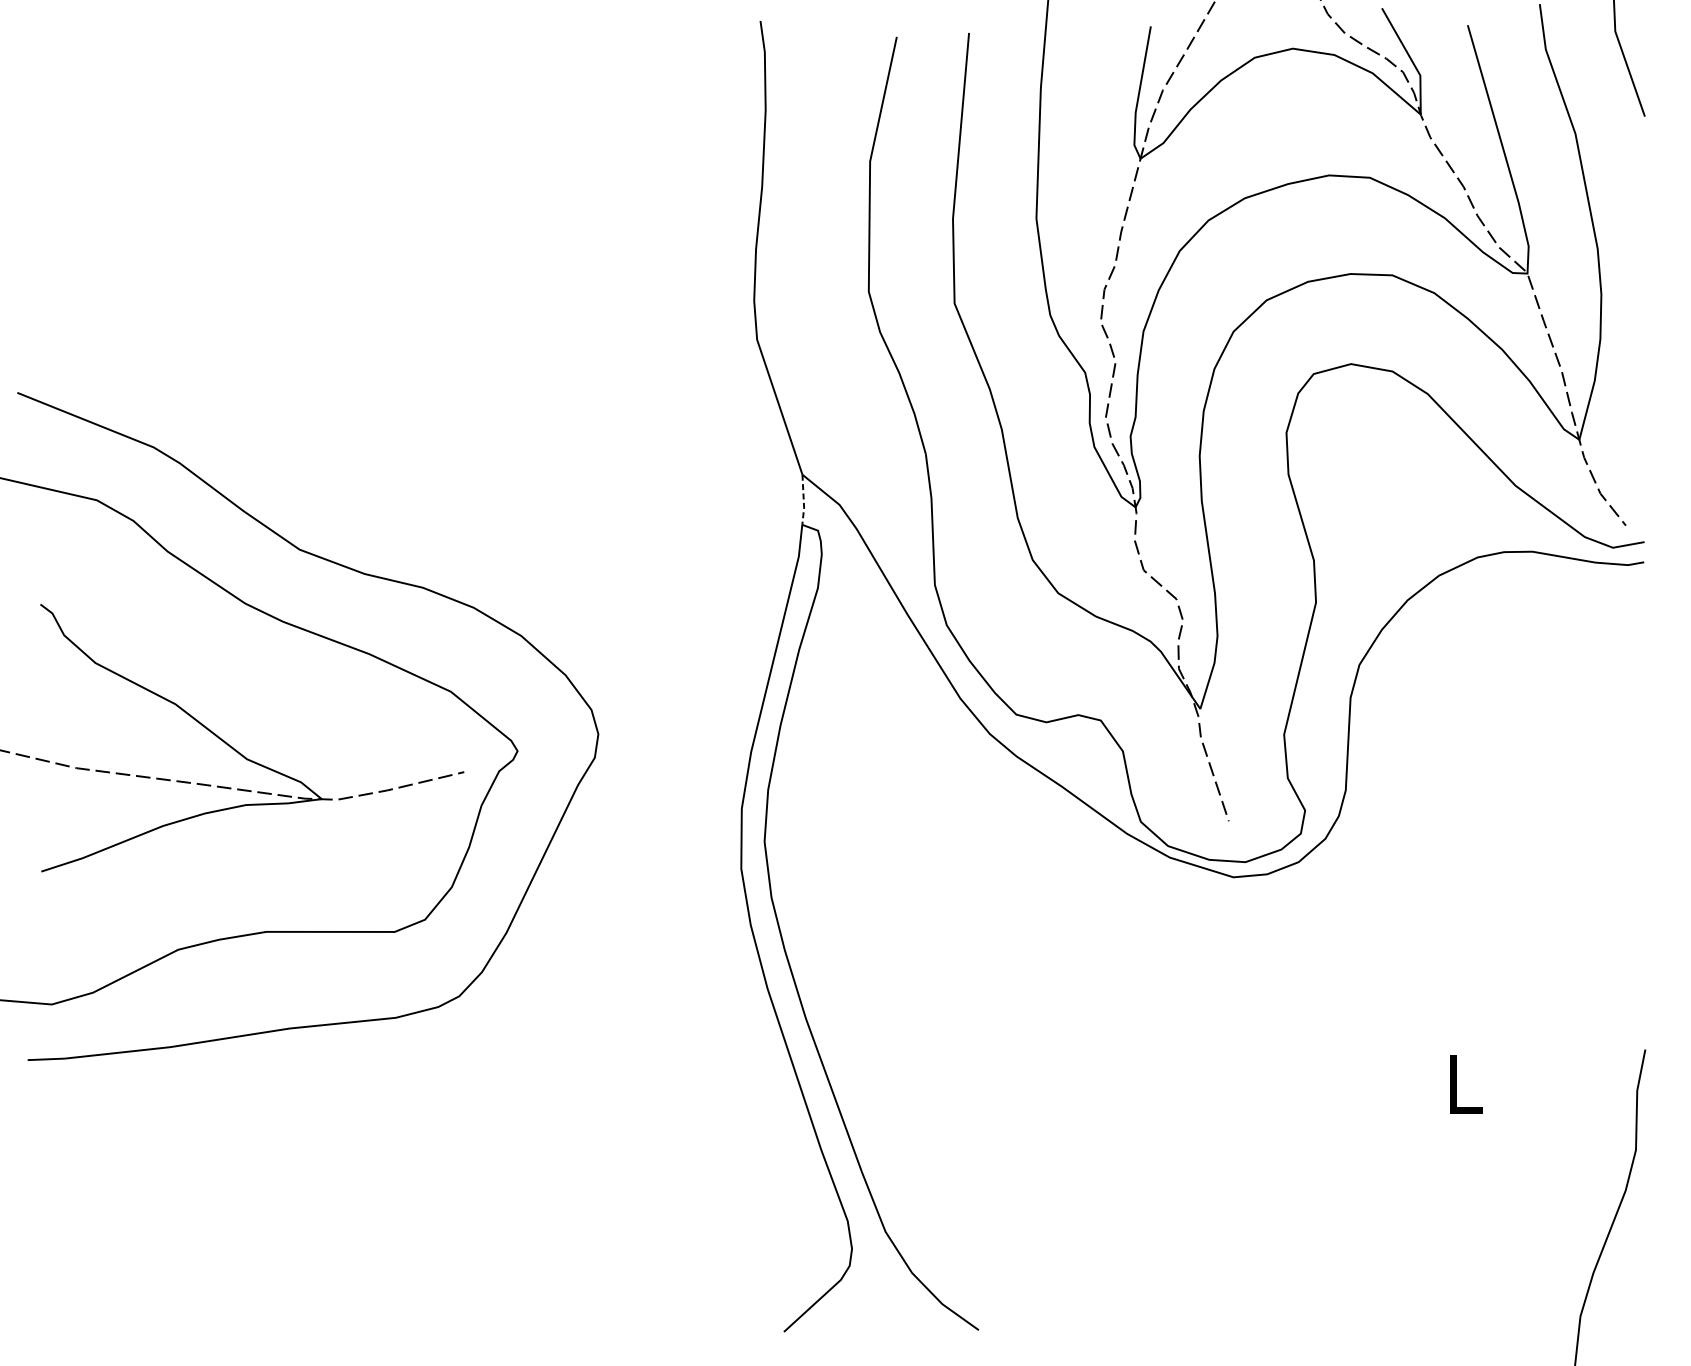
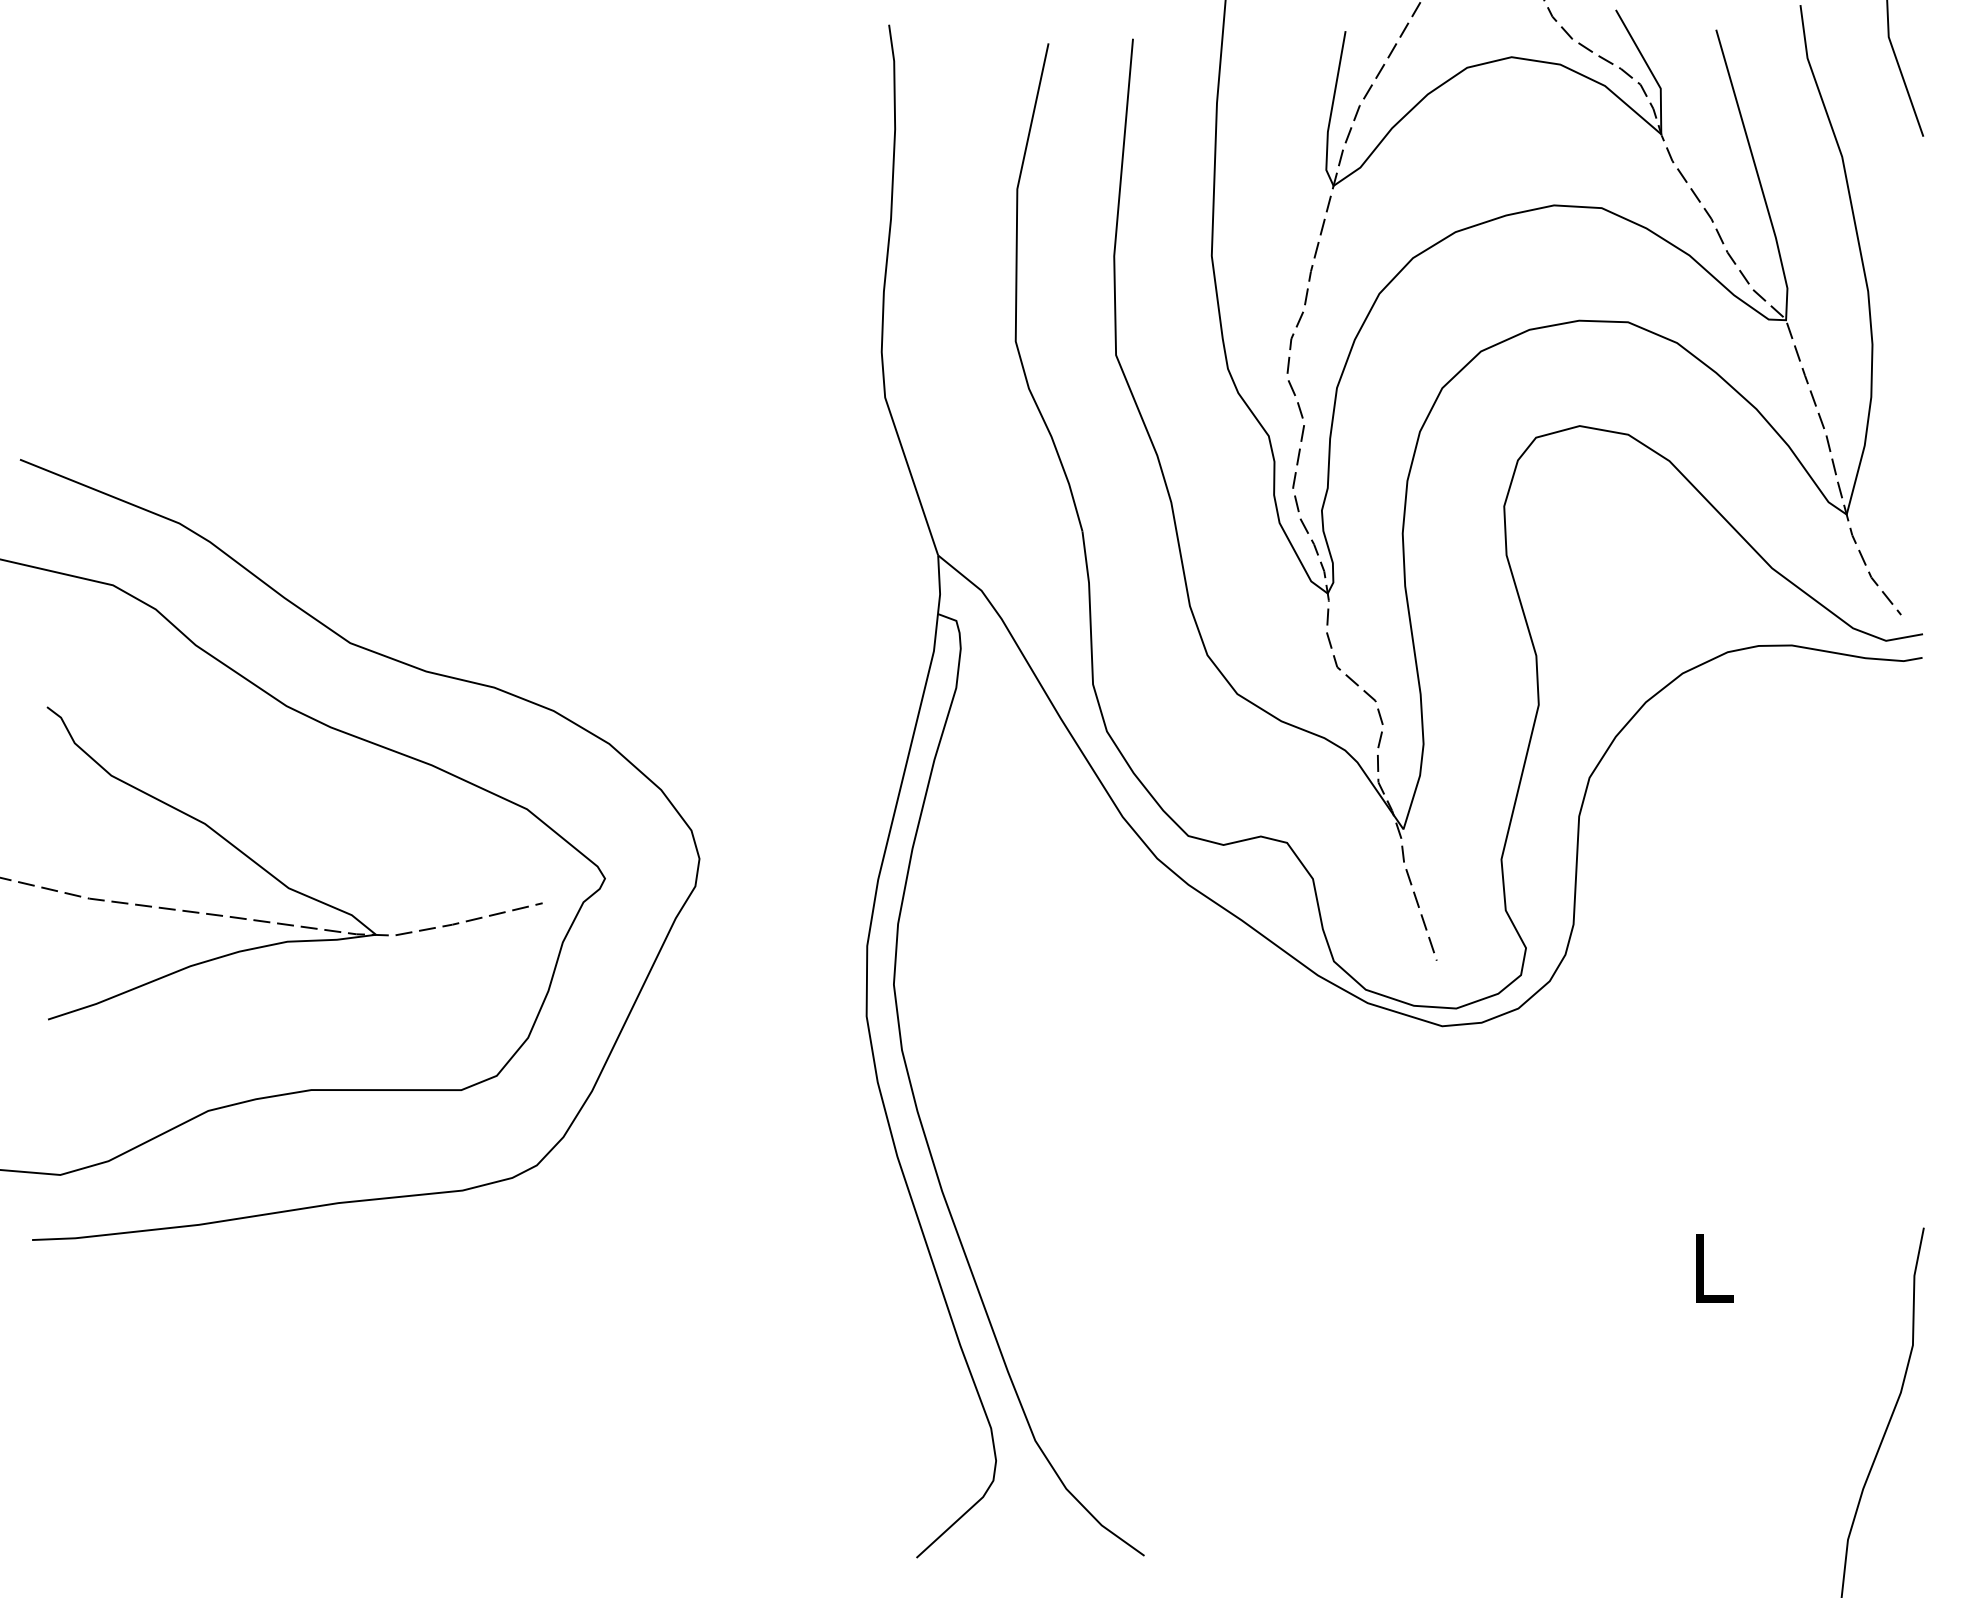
line: (803, 500) -> (939, 585), dashed -> solid

